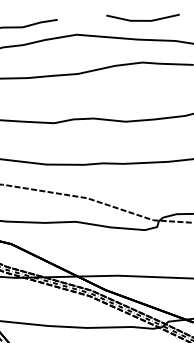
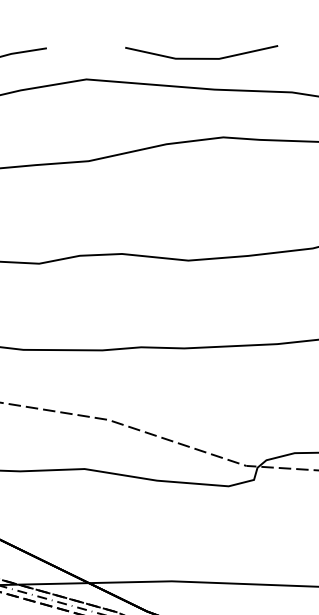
line: (141, 19) -> (198, 56), moved

